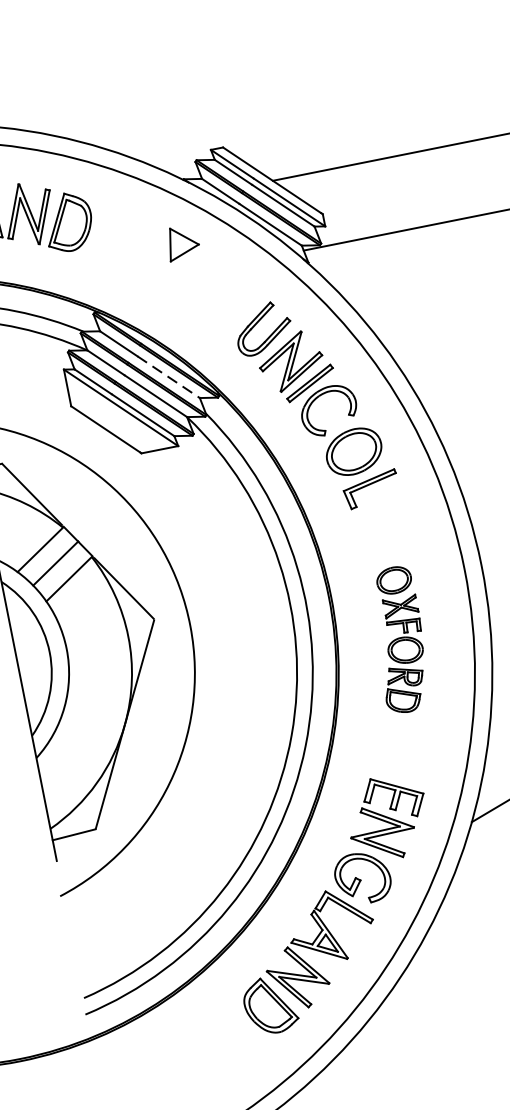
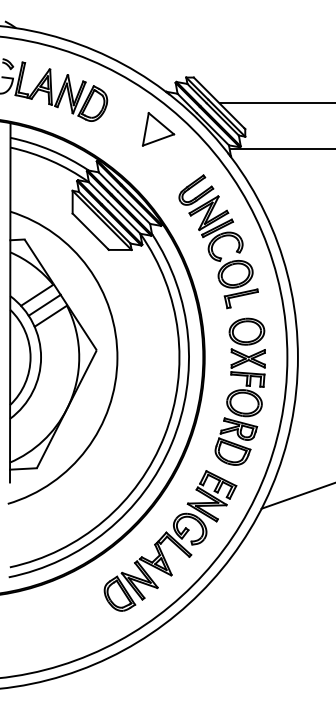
part: (182, 242) -> (158, 129), size x1.67
line: (169, 376) -> (134, 207), dashed -> solid
part: (398, 639) -> (239, 391), size x1.67

